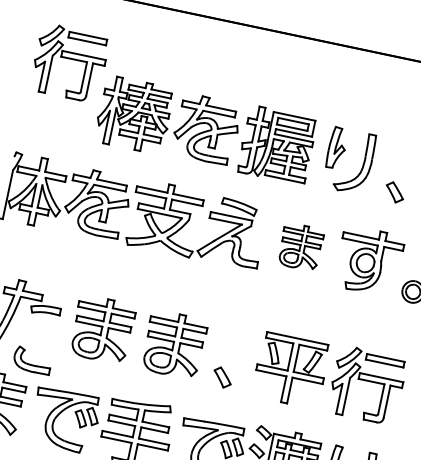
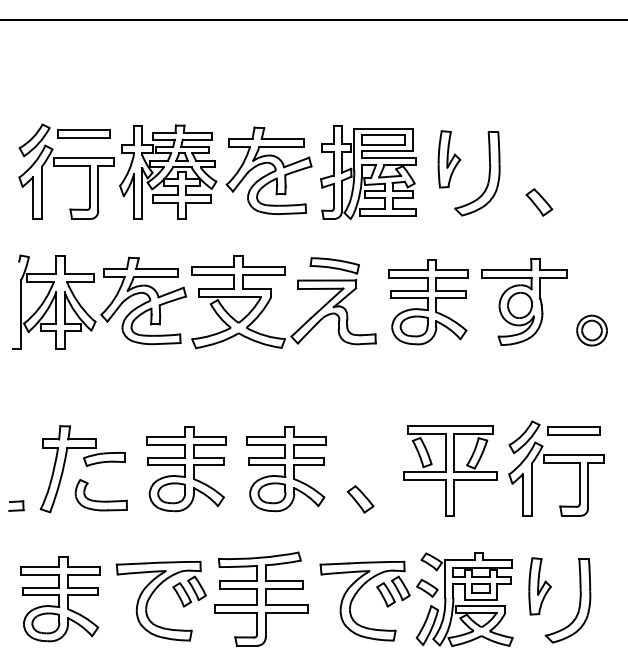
part: (69, 62) -> (66, 171), moved
part: (300, 247) -> (428, 302), size x1.43
part: (32, 360) -> (100, 495), moved

